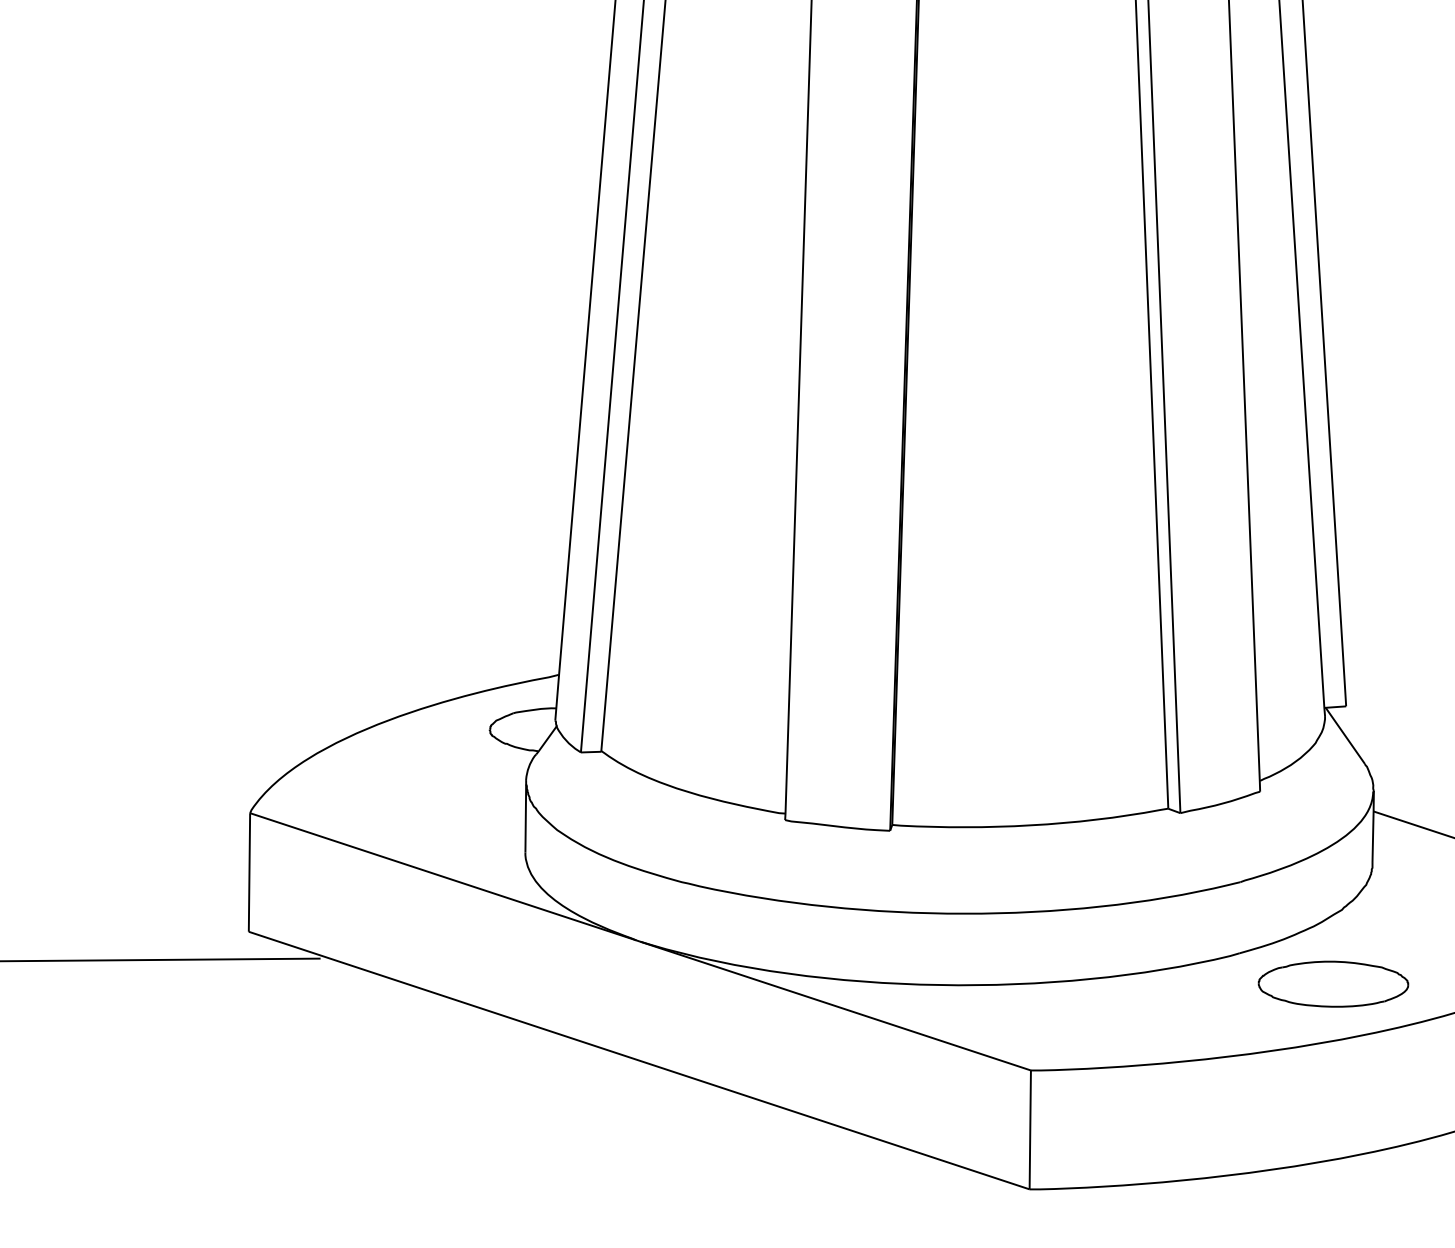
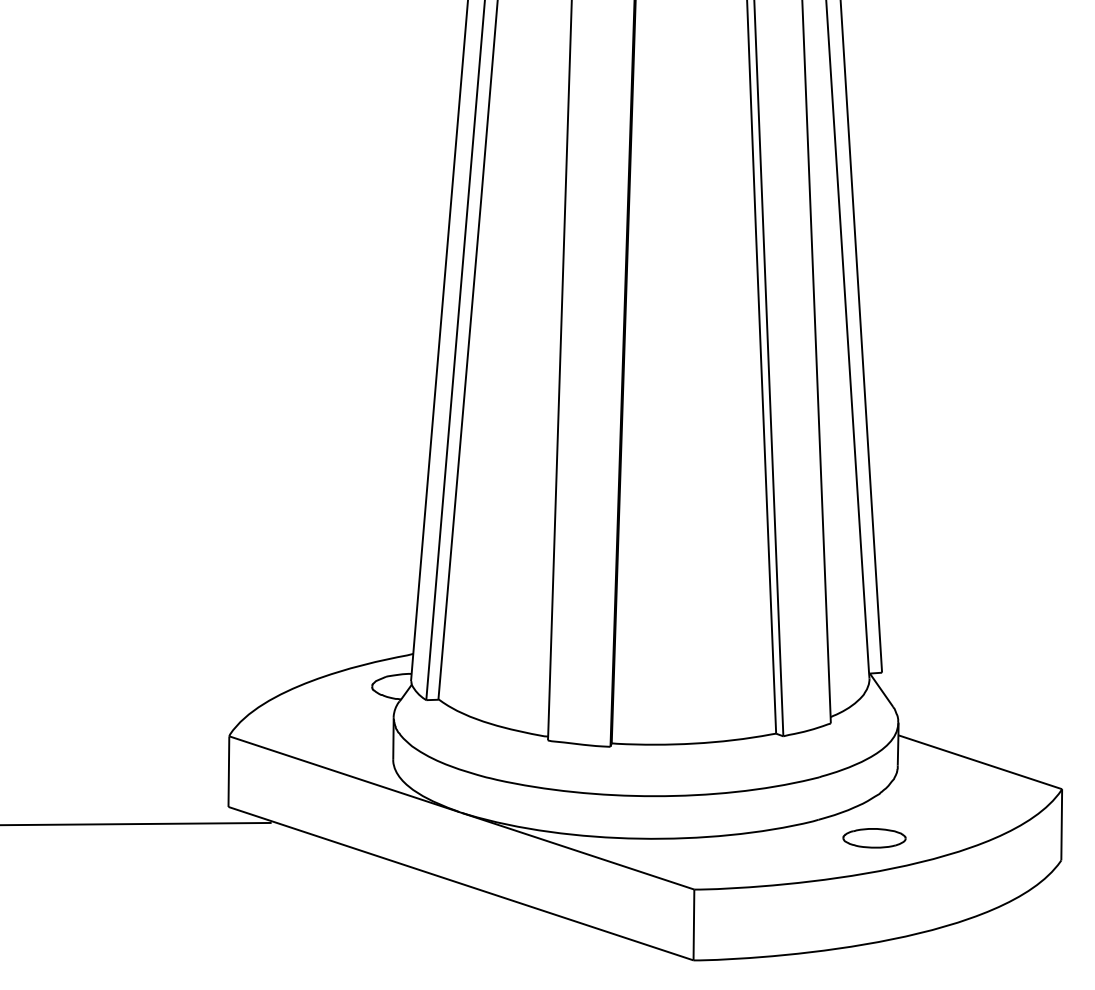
part: (1333, 984) -> (874, 838), size x0.7

